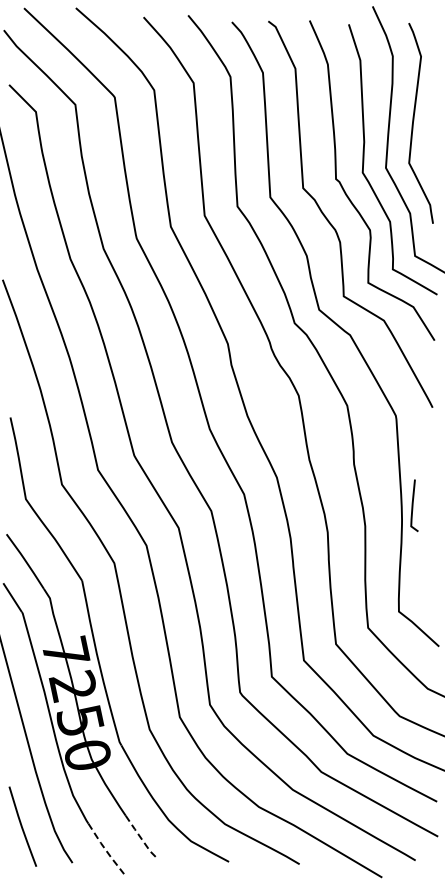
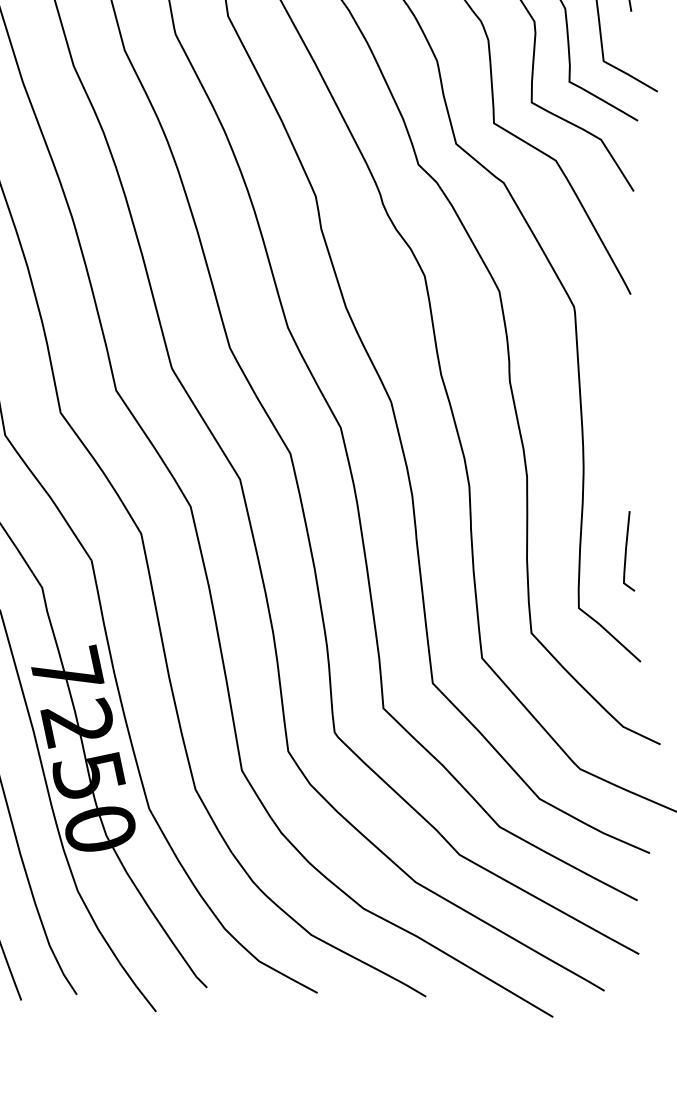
line: (413, 505) -> (627, 551), moved
line: (141, 838) -> (182, 957), dashed -> solid
line: (105, 849) -> (127, 973), dashed -> solid

